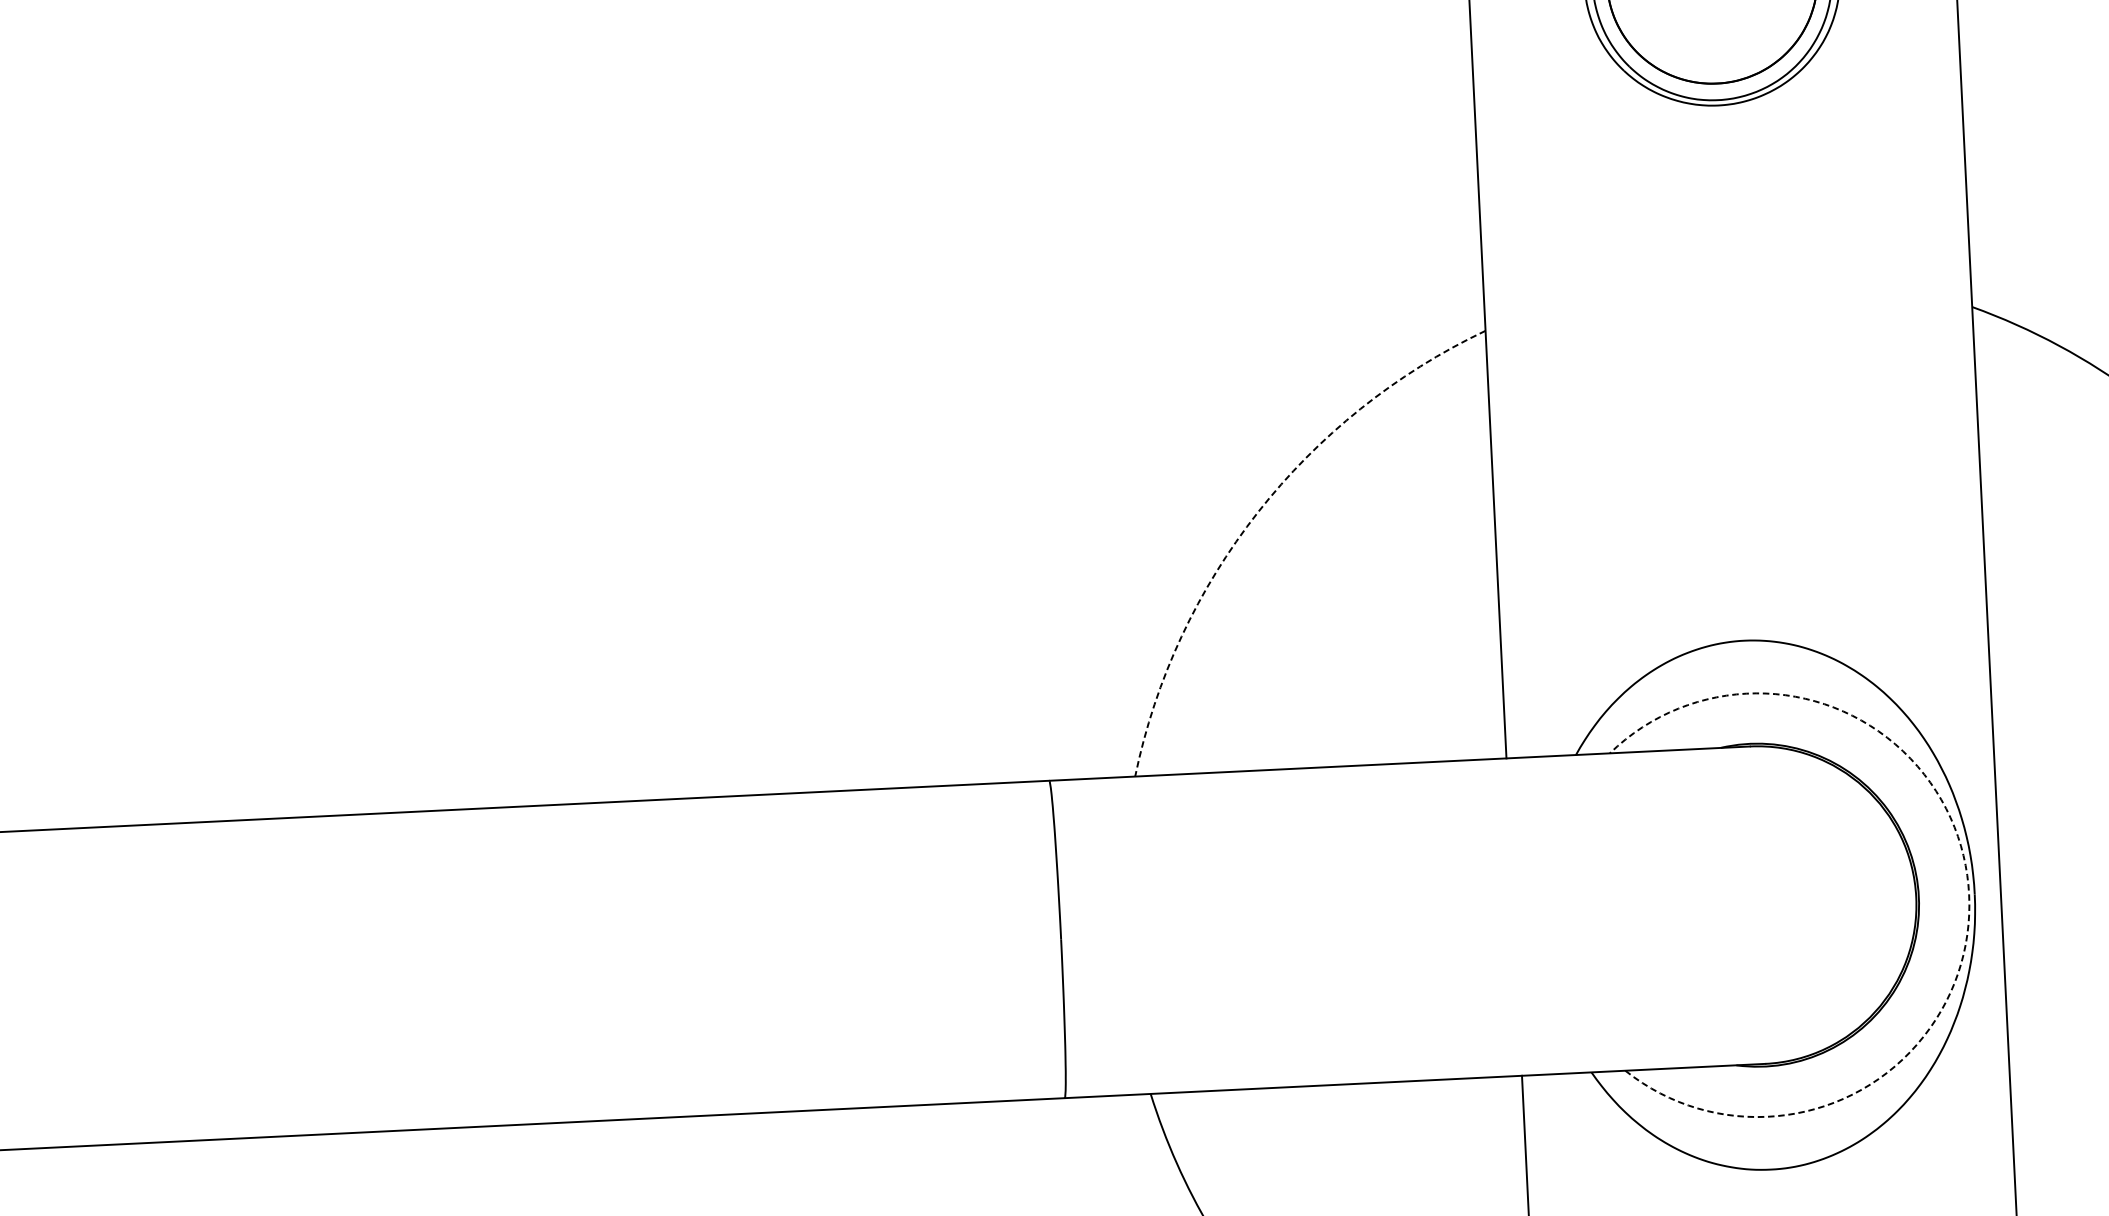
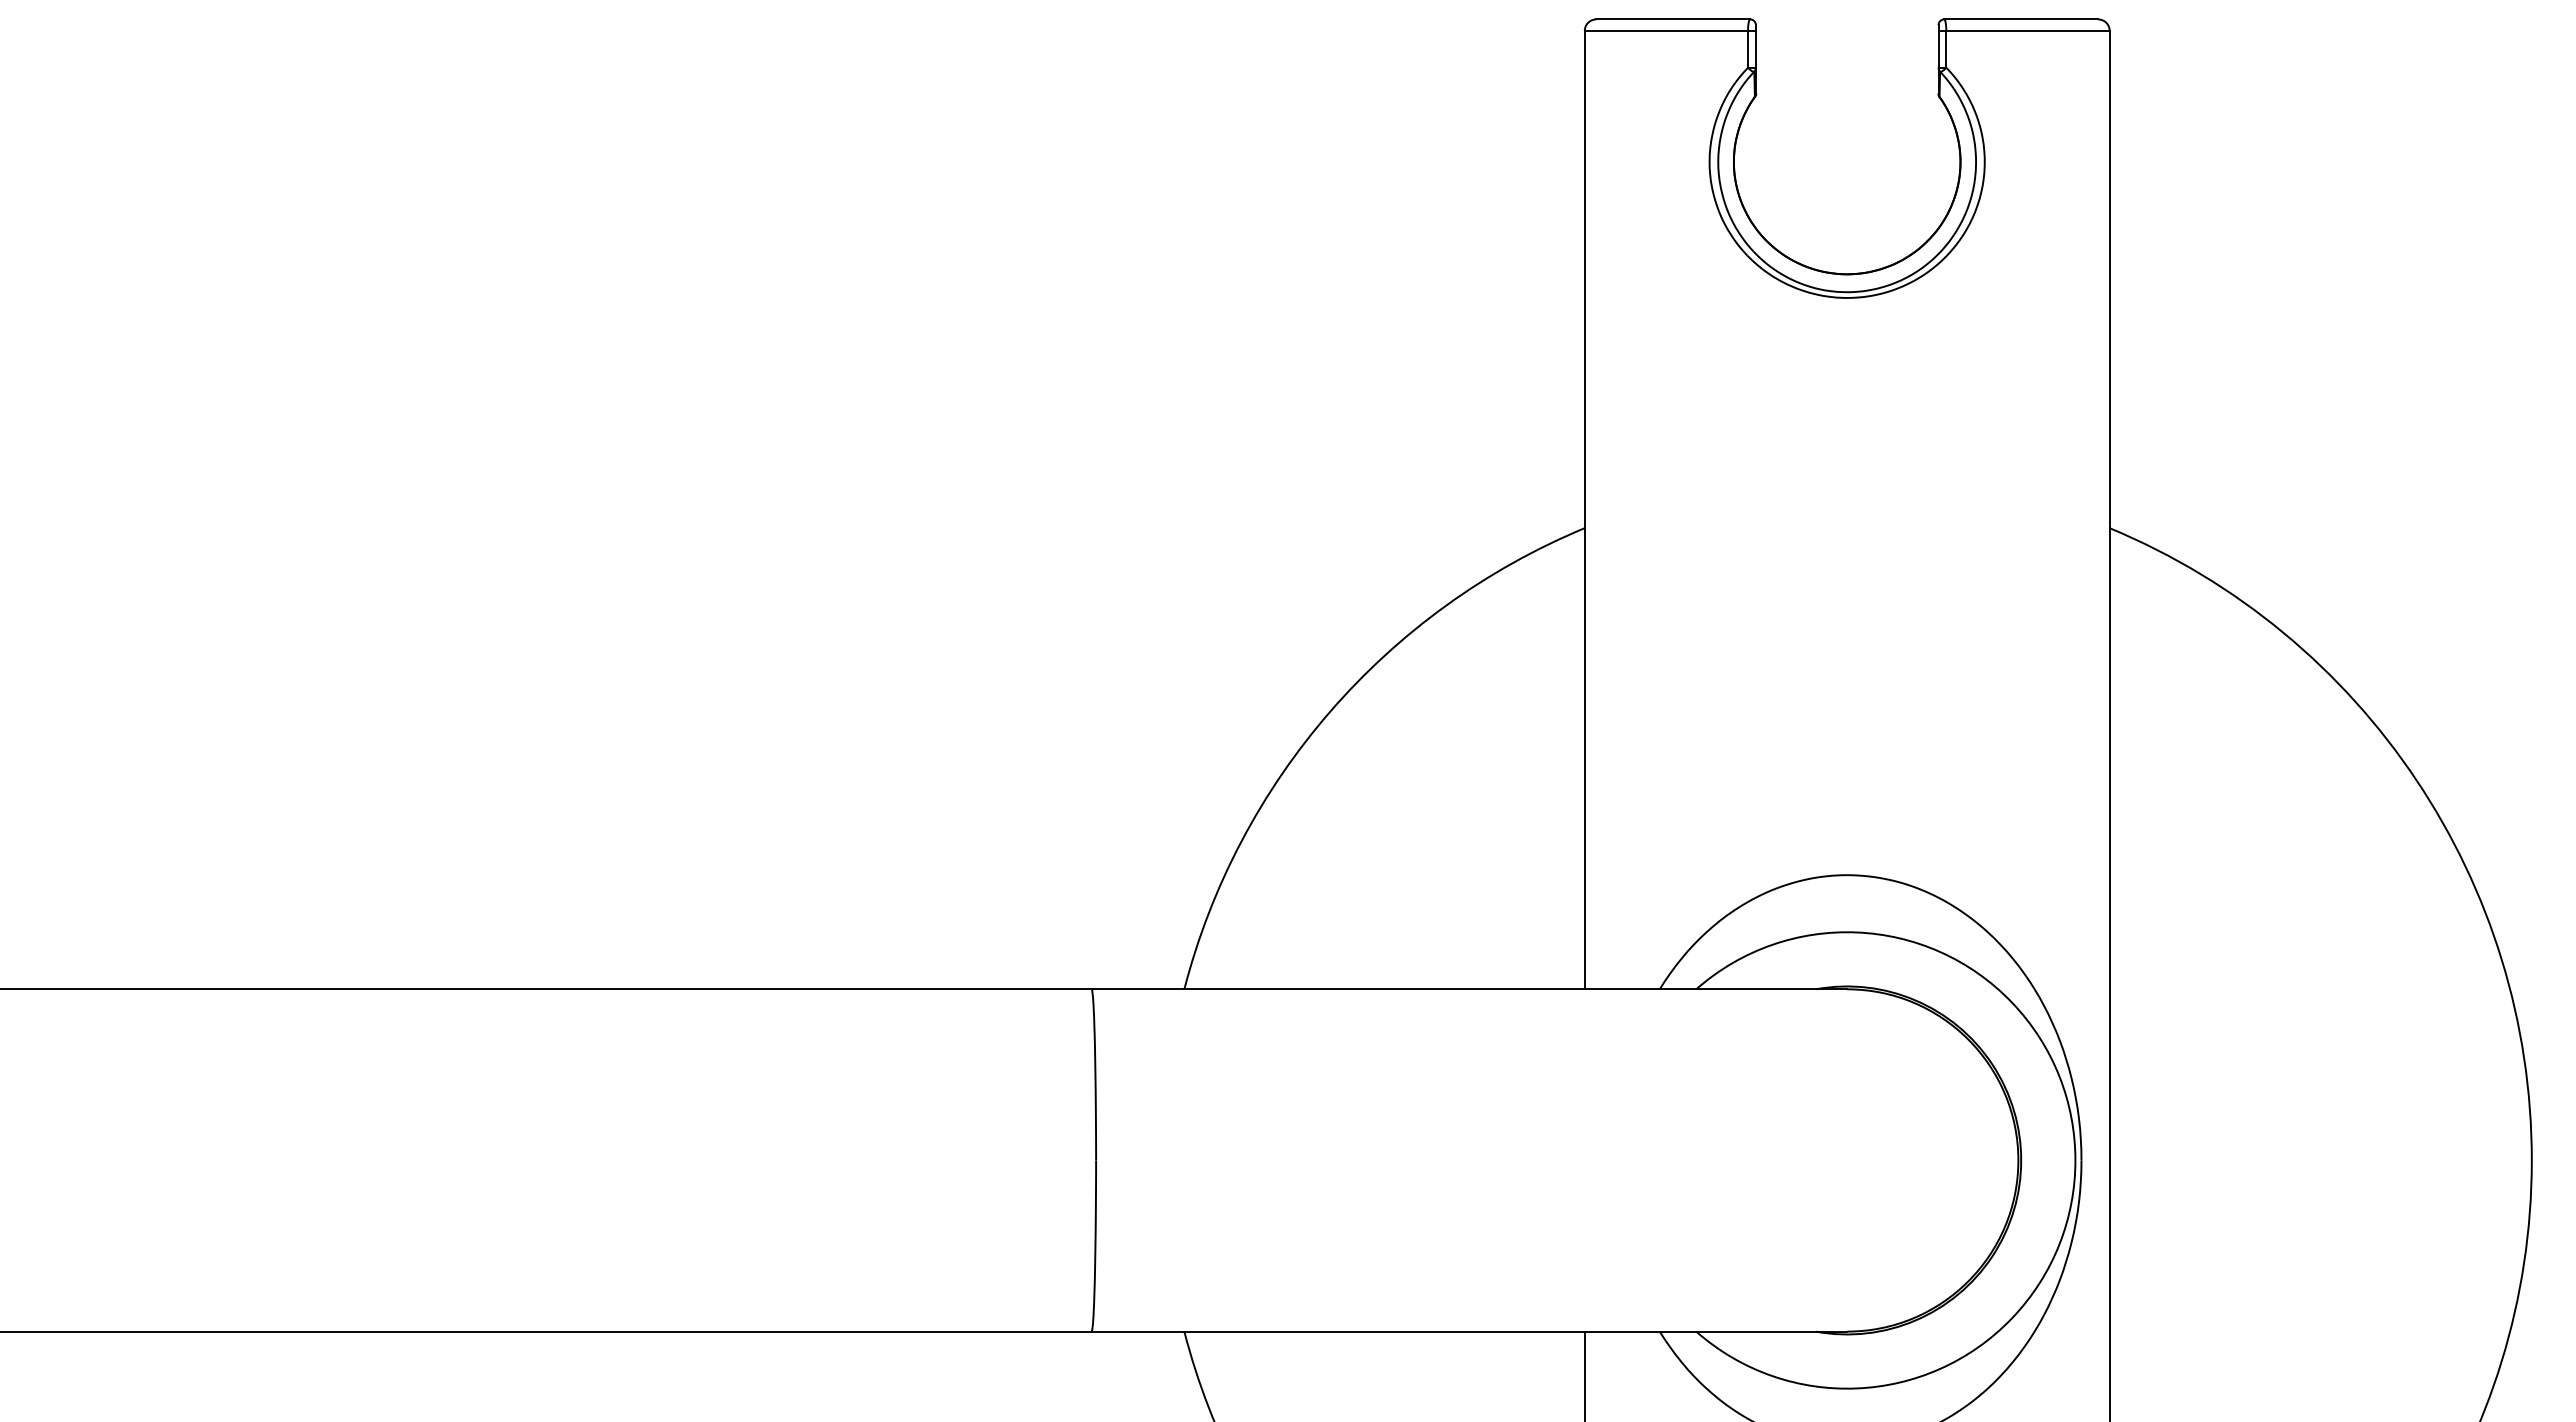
arc: (1258, 512) -> (1330, 711), dashed -> solid
arc: (1969, 894) -> (2075, 1160), dashed -> solid

